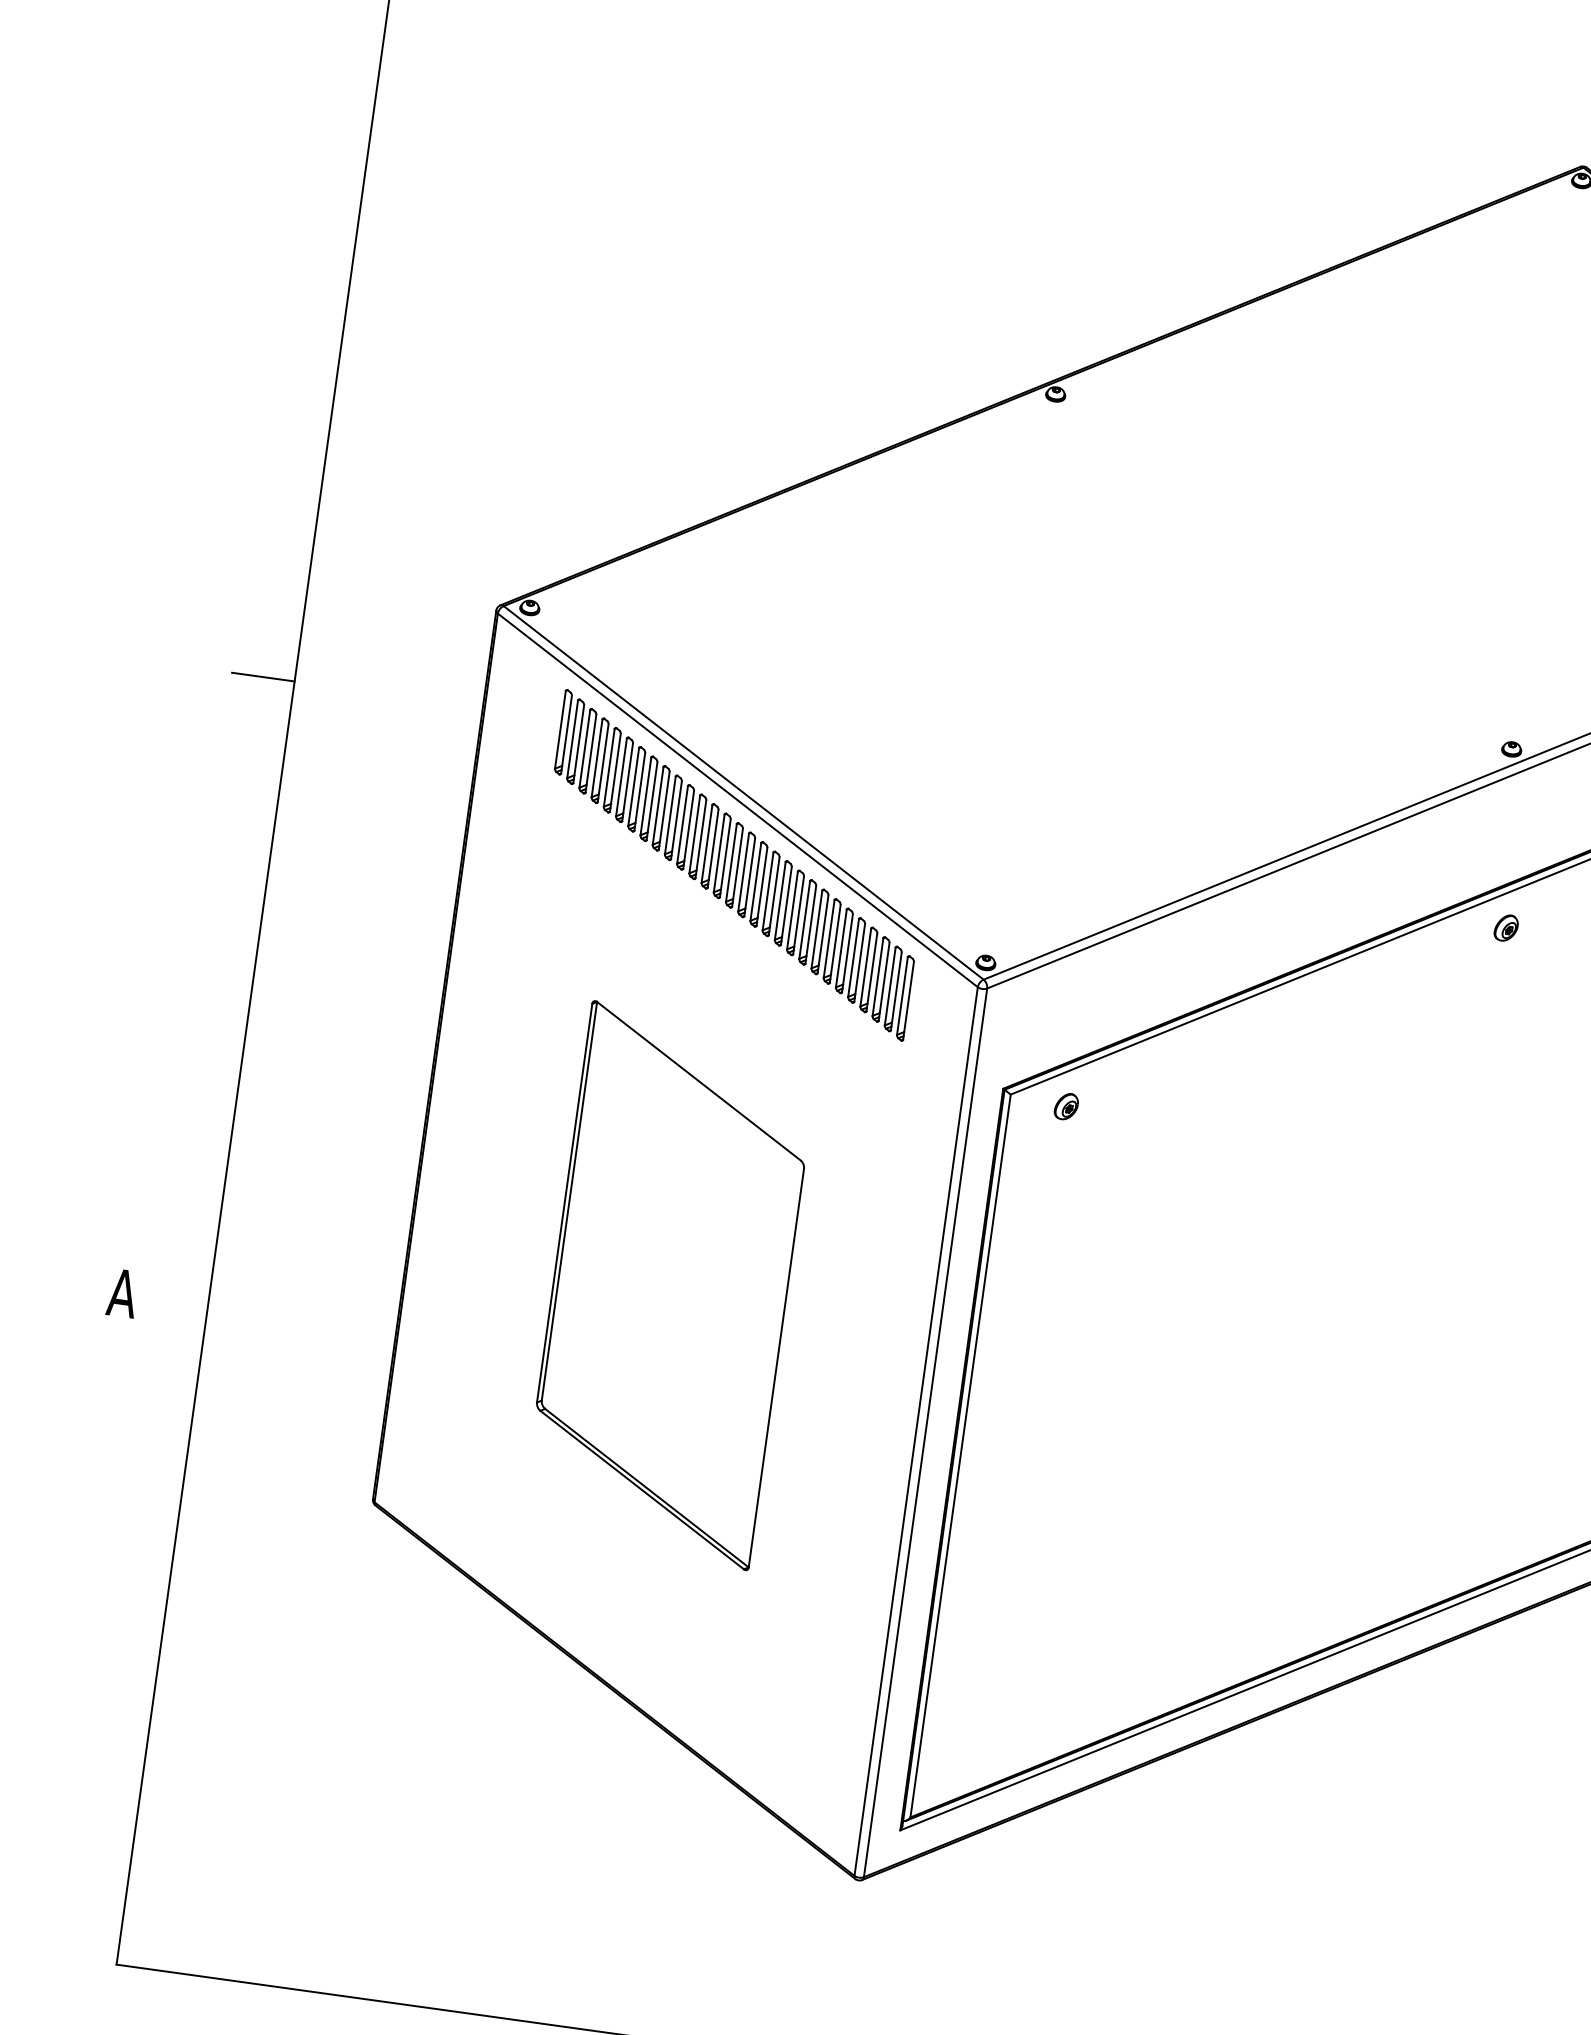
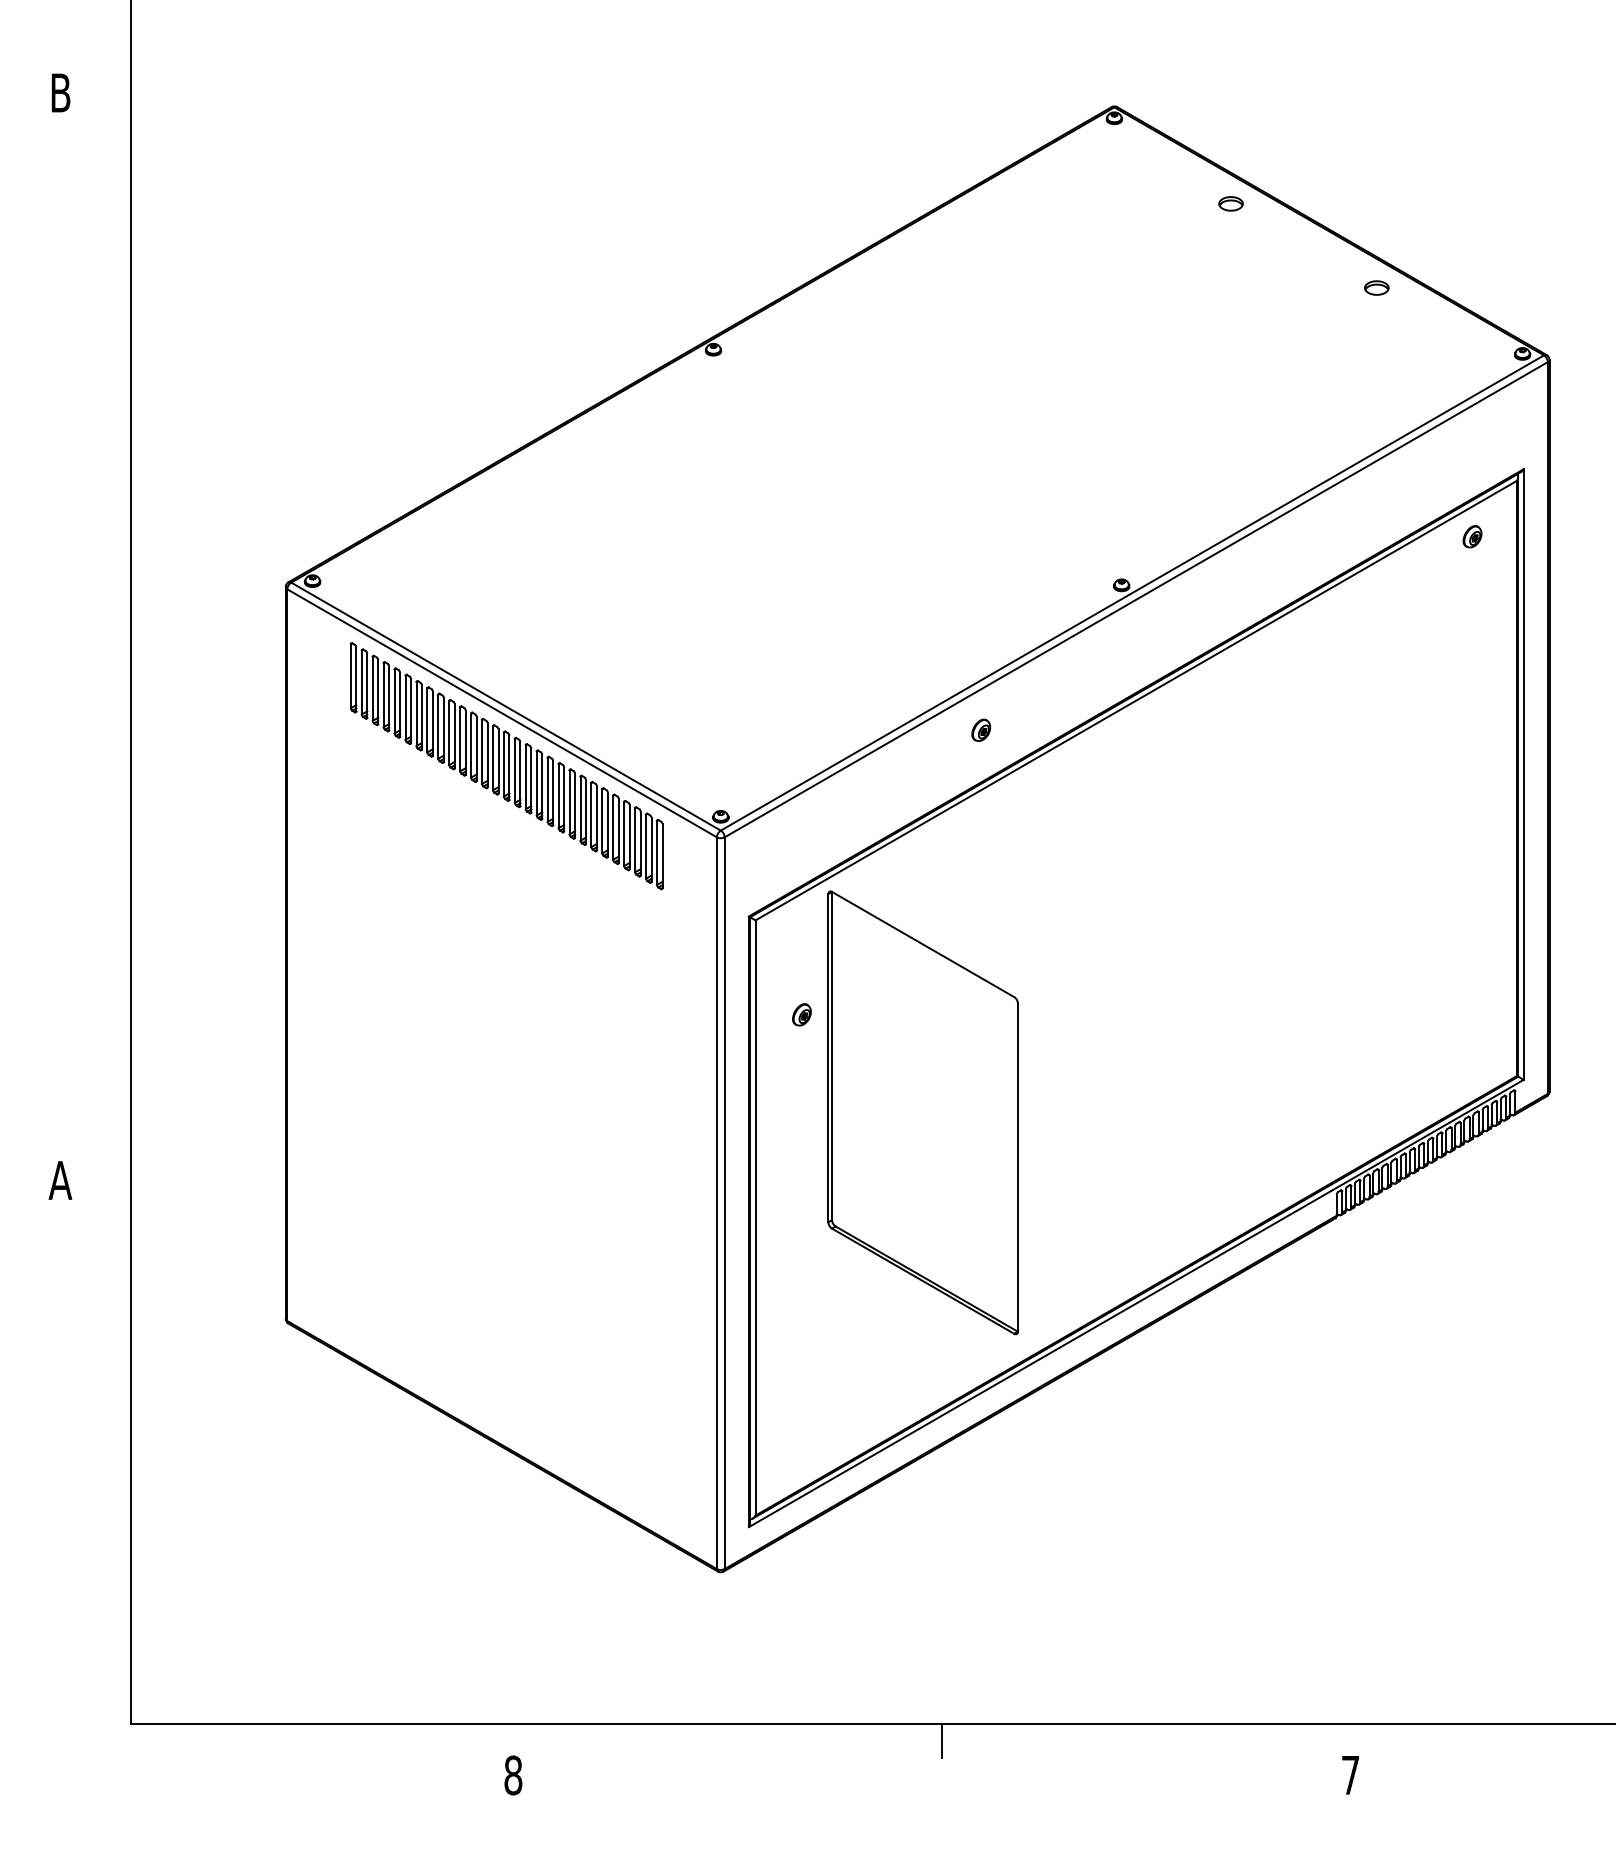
line: (262, 676) -> (104, 666), removed
part: (1506, 927) -> (981, 729), moved
part: (1065, 1106) -> (801, 1014), moved
part: (669, 1285) -> (922, 1112), moved

